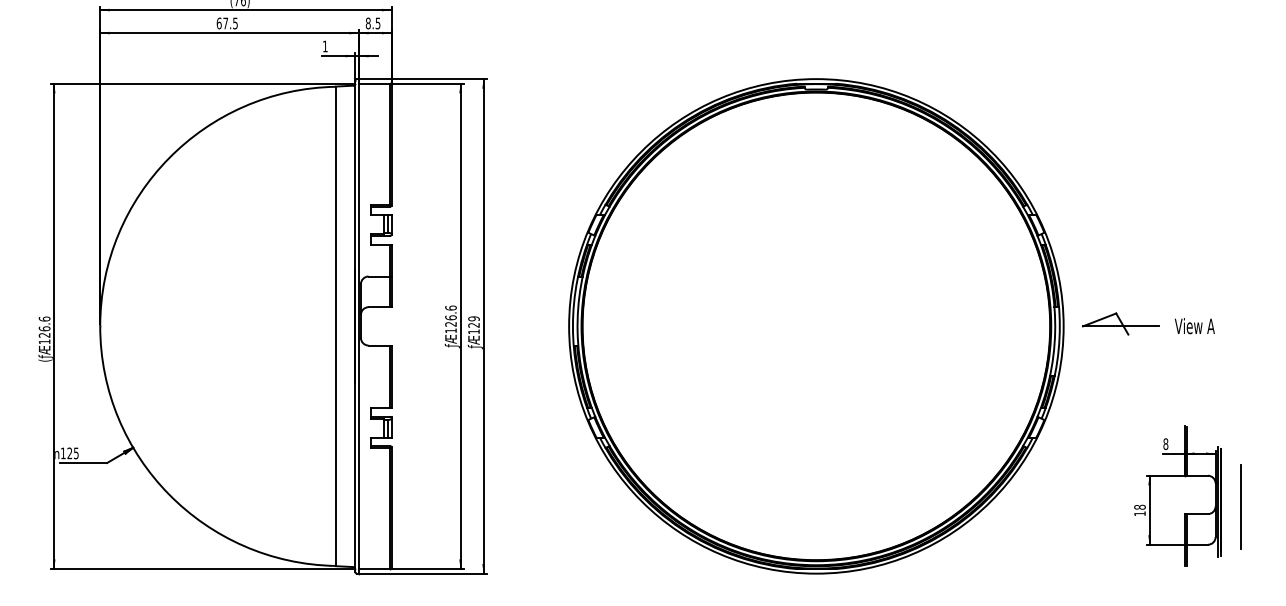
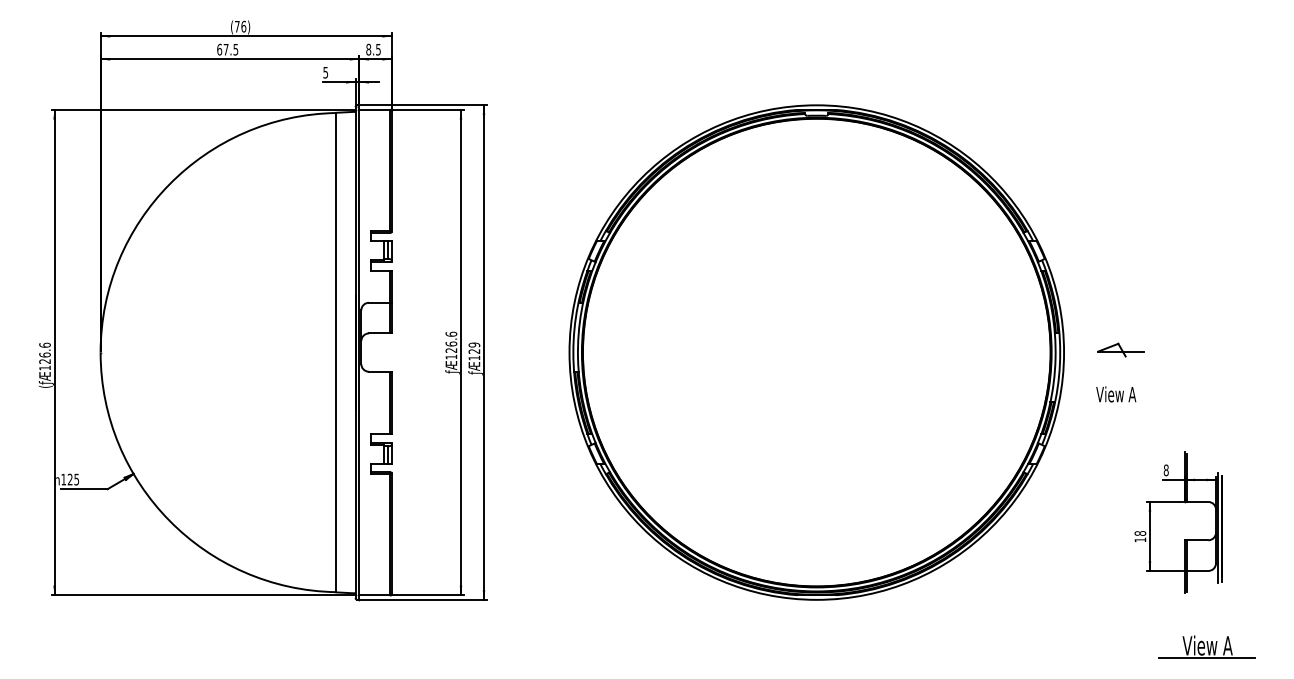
text: (325, 46) -> (325, 72), 1 -> 5
part: (1120, 323) -> (1120, 349), size x0.6
text: (1195, 326) -> (1116, 394), moved
line: (1240, 507) -> (1240, 533), removed

